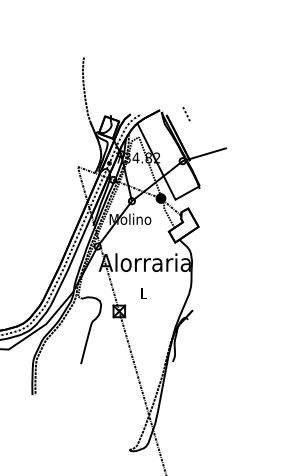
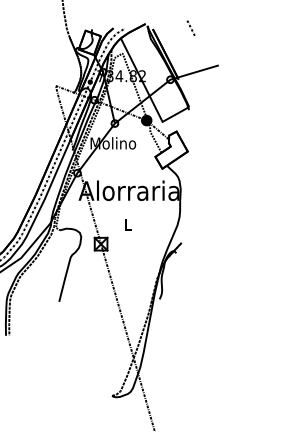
line: (186, 114) -> (191, 28), moved

